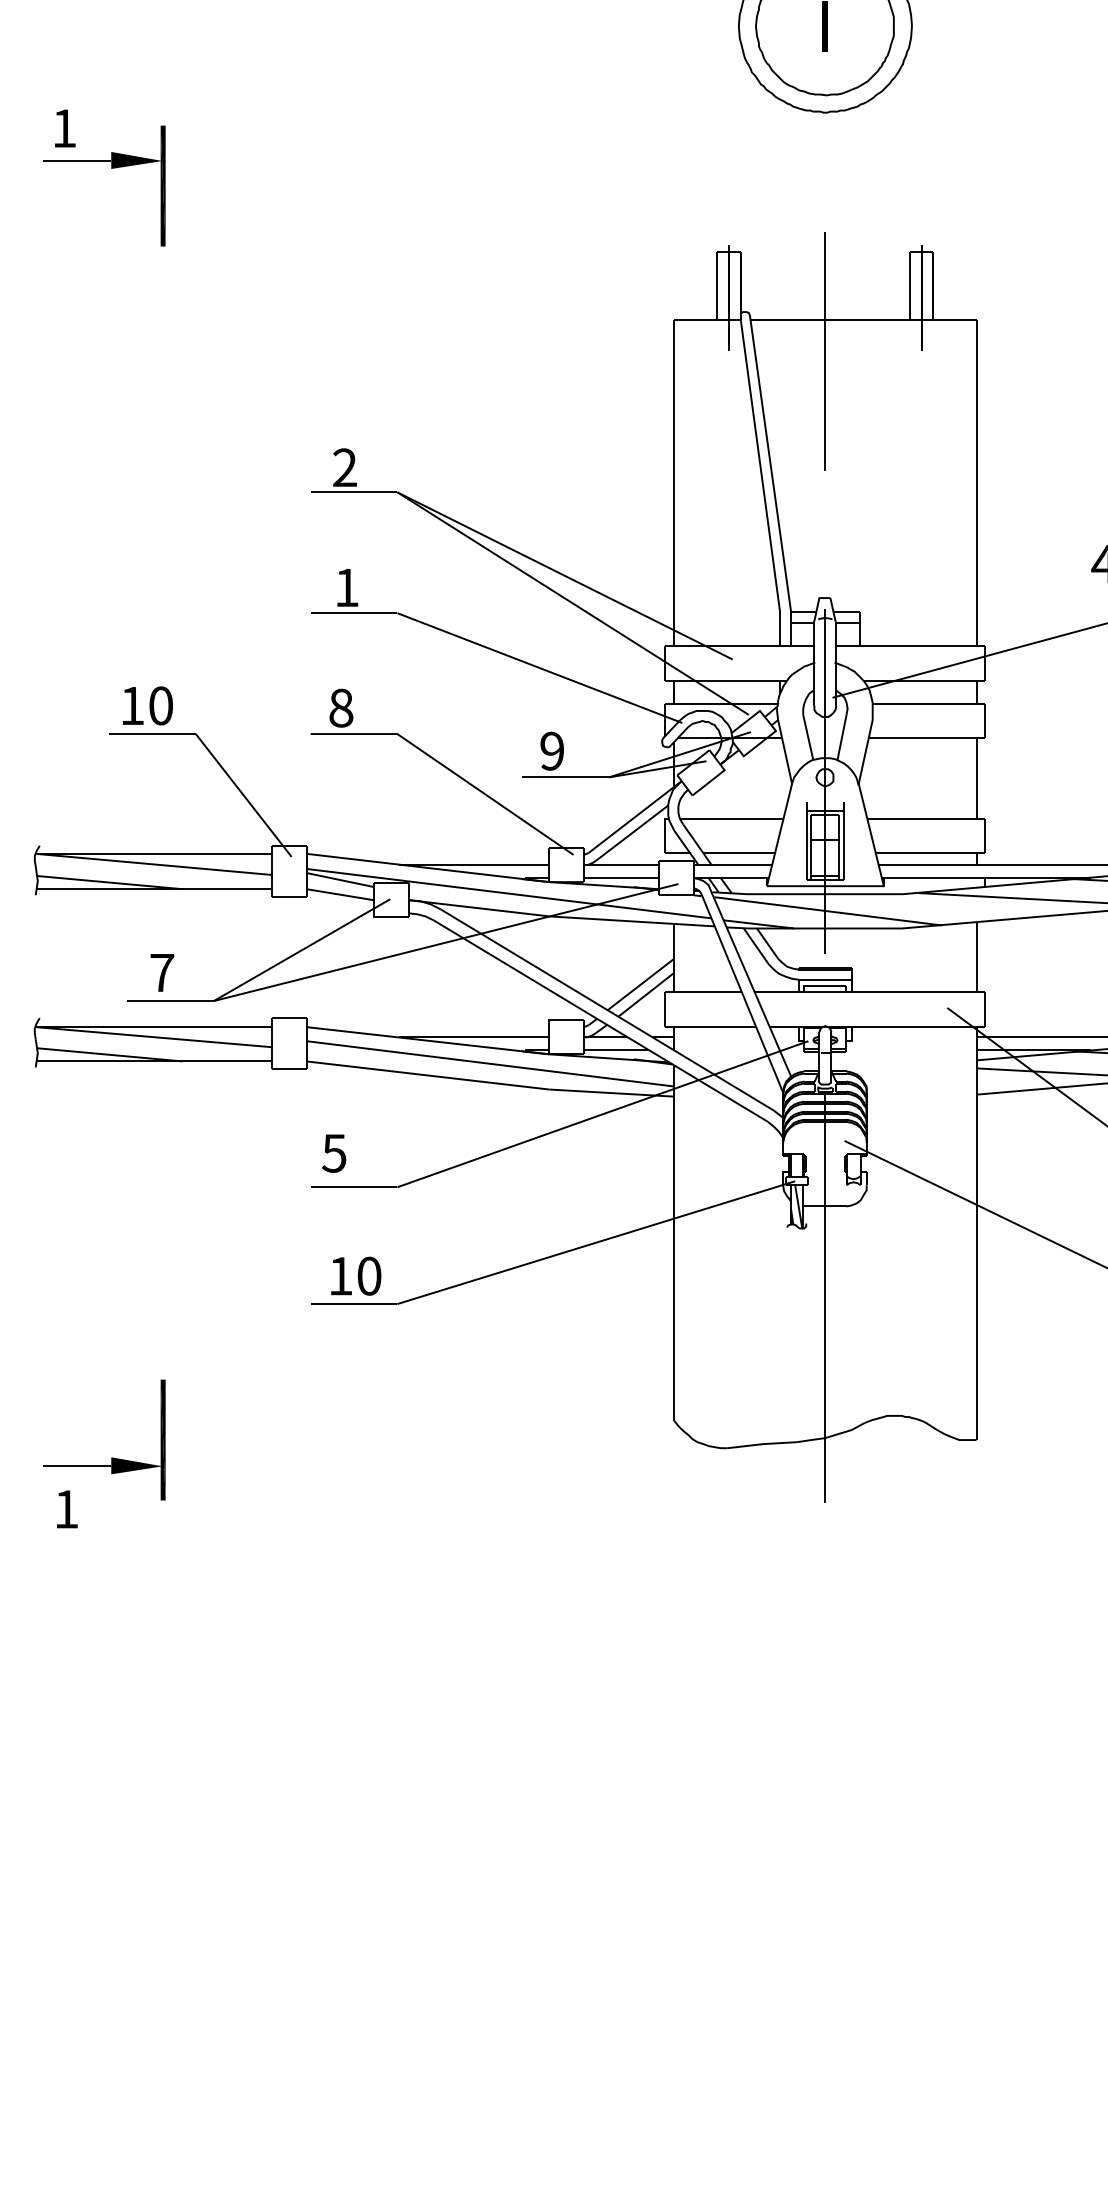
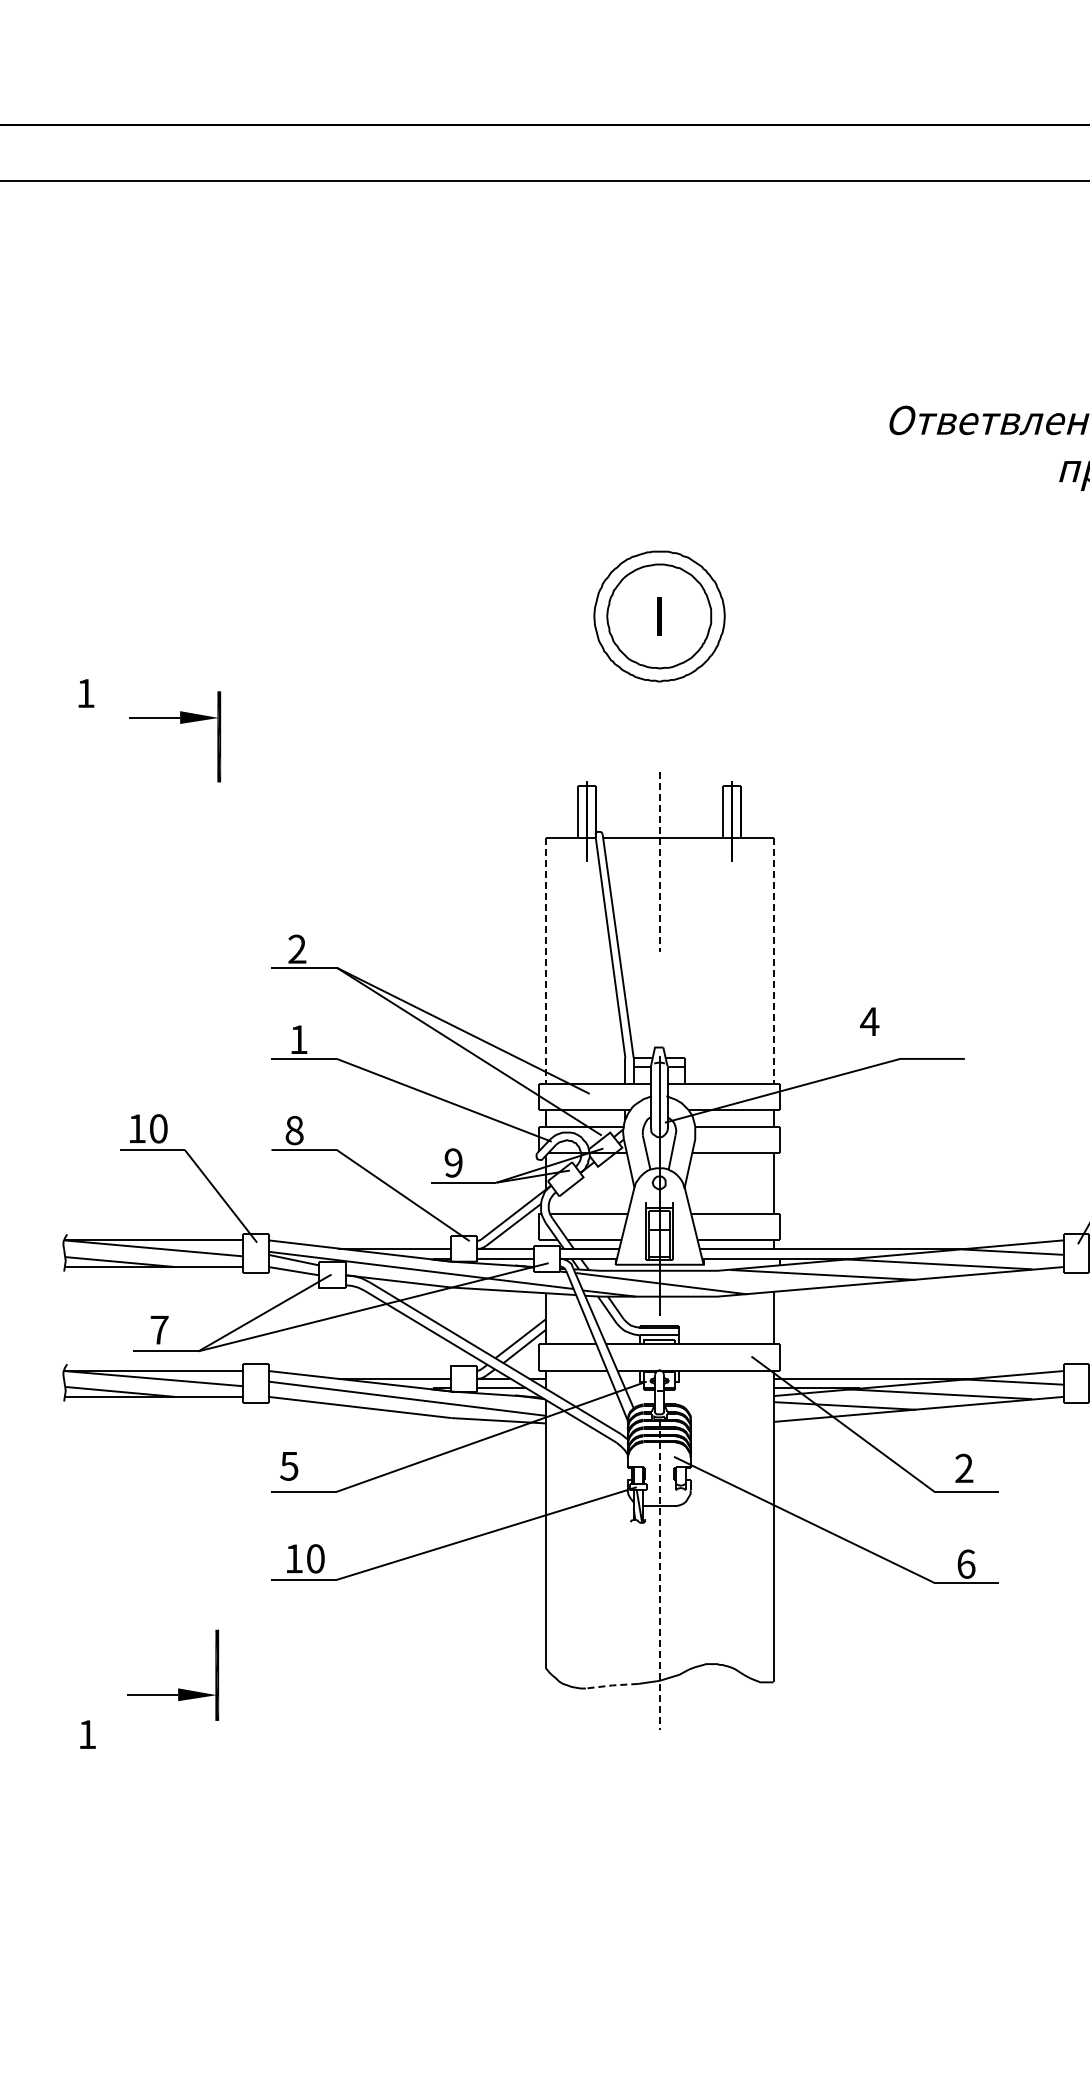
part: (111, 168) -> (180, 723), moved
line: (825, 351) -> (659, 861), solid -> dashed
line: (674, 483) -> (545, 961), solid -> dashed
line: (976, 483) -> (773, 961), solid -> dashed
line: (825, 1297) -> (659, 1574), solid -> dashed
line: (762, 1444) -> (612, 1685), solid -> dashed
part: (111, 1457) -> (178, 1688), moved

